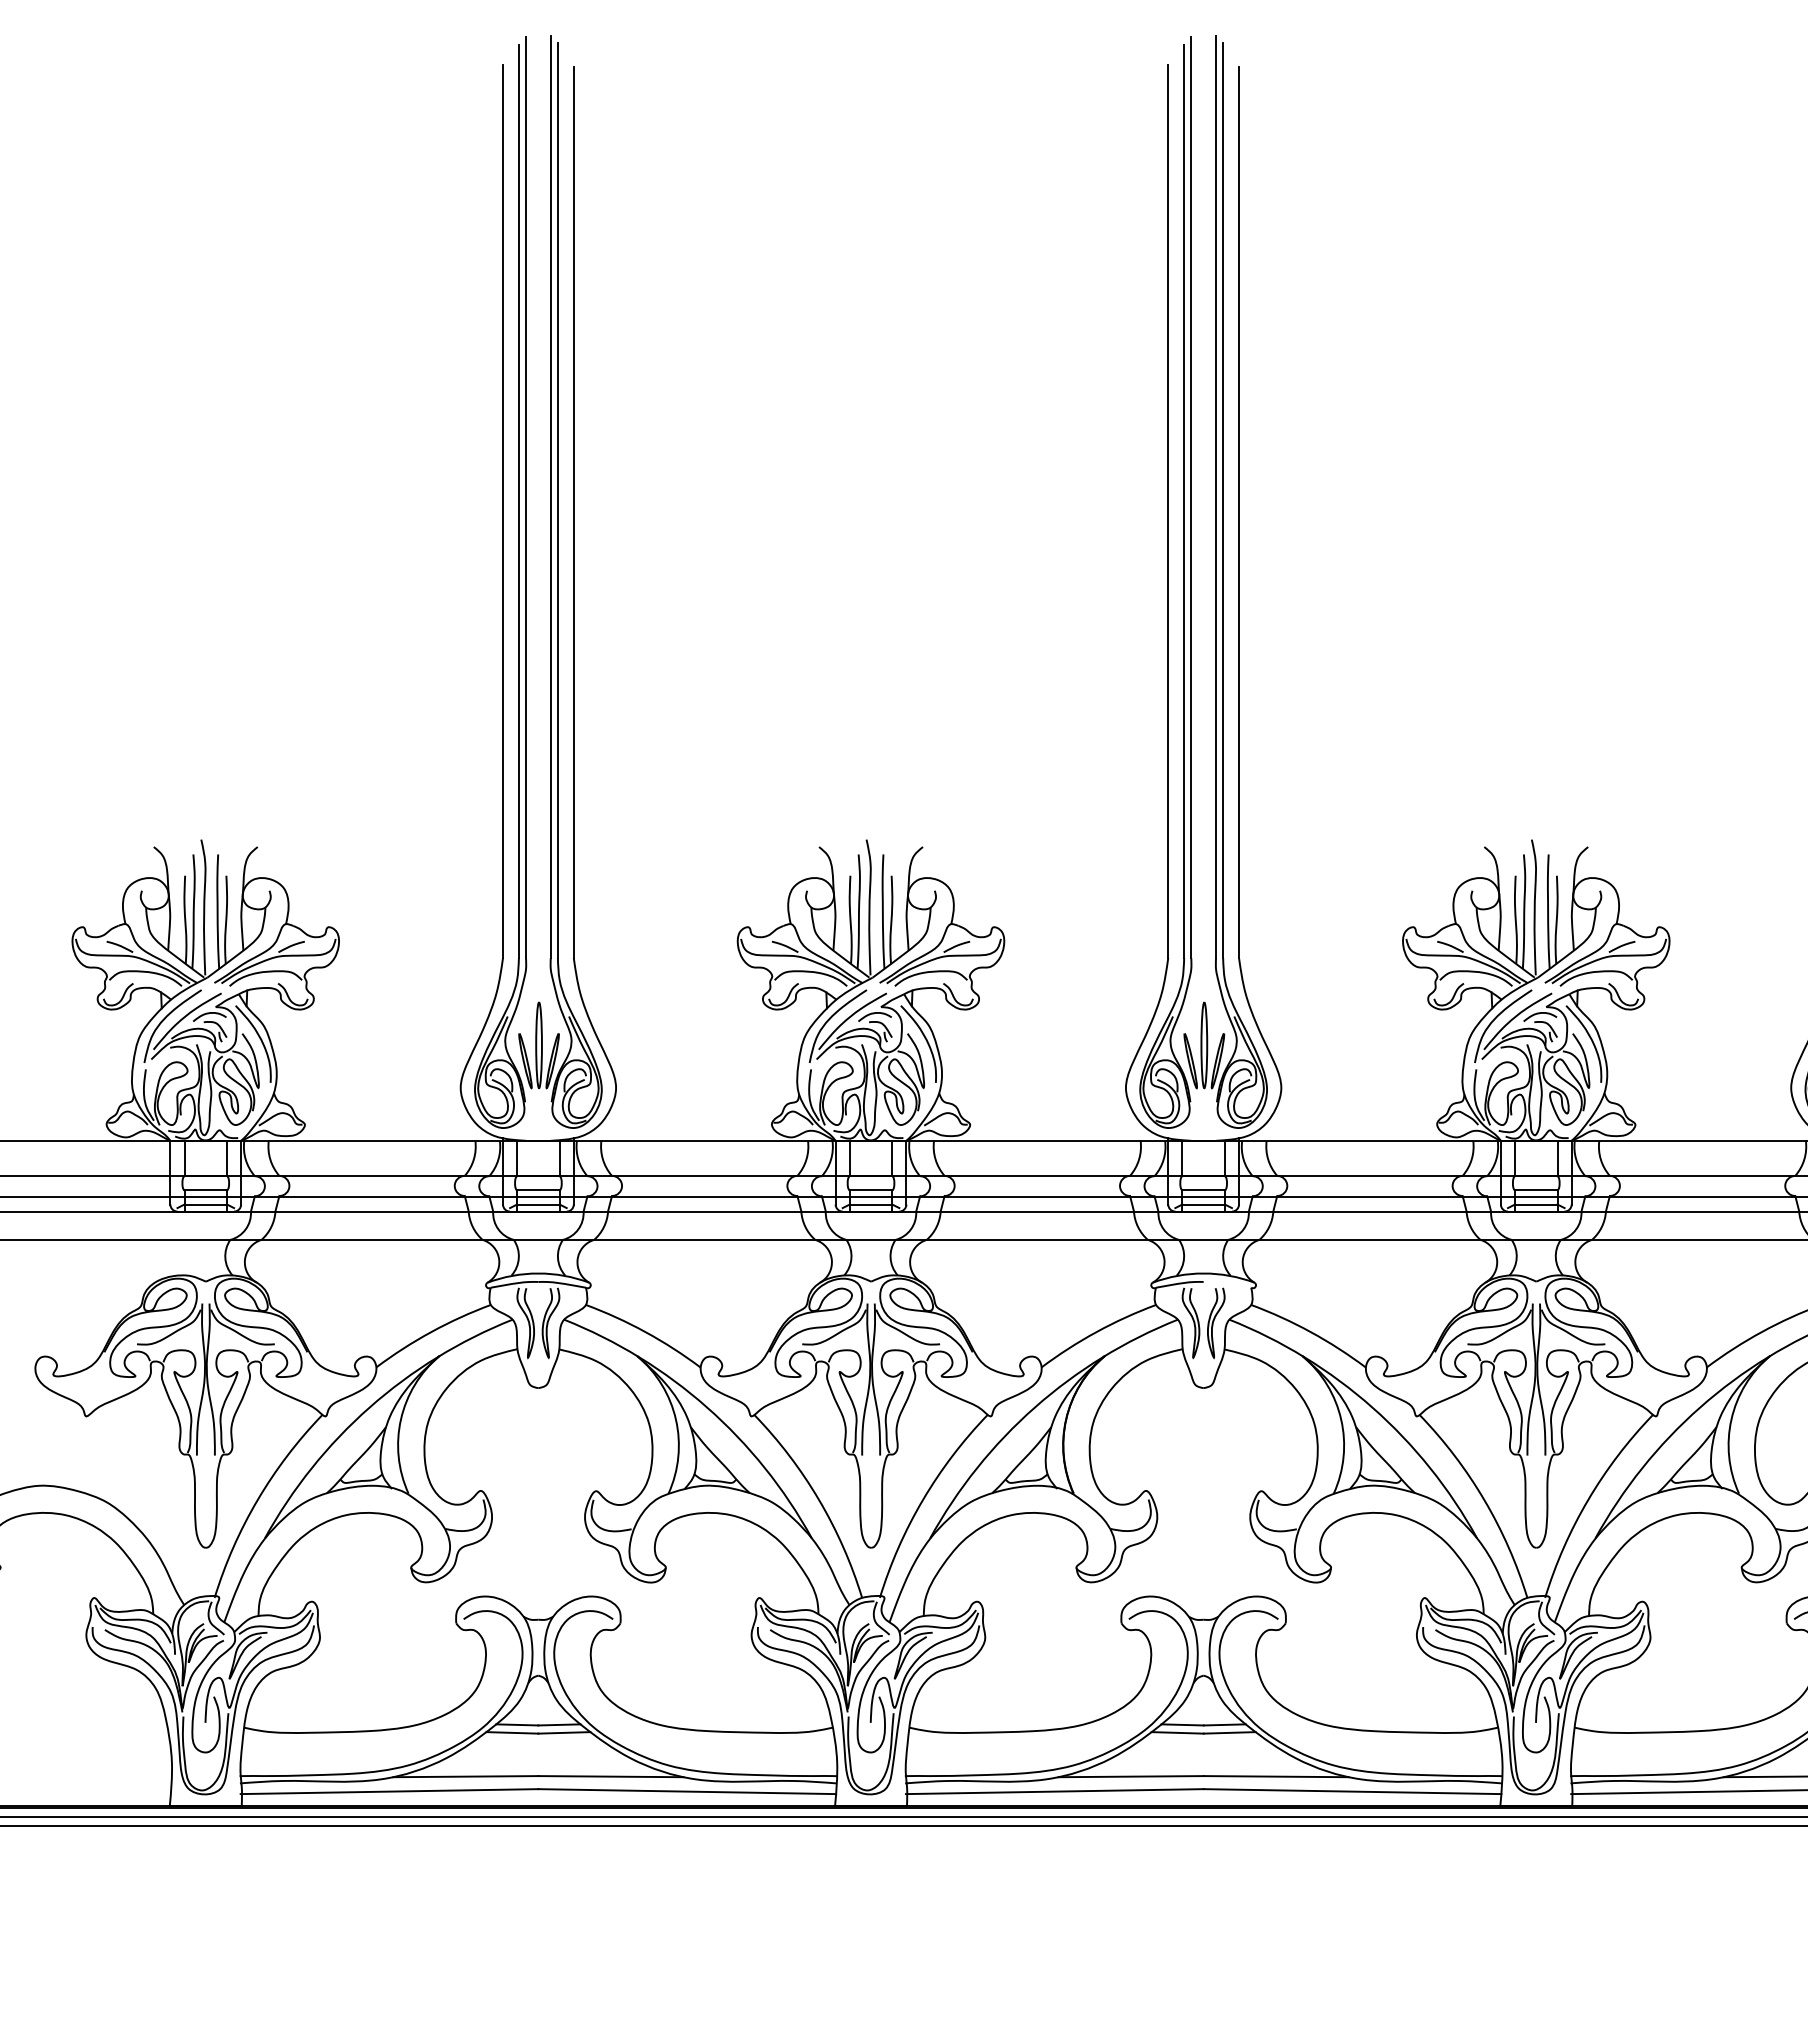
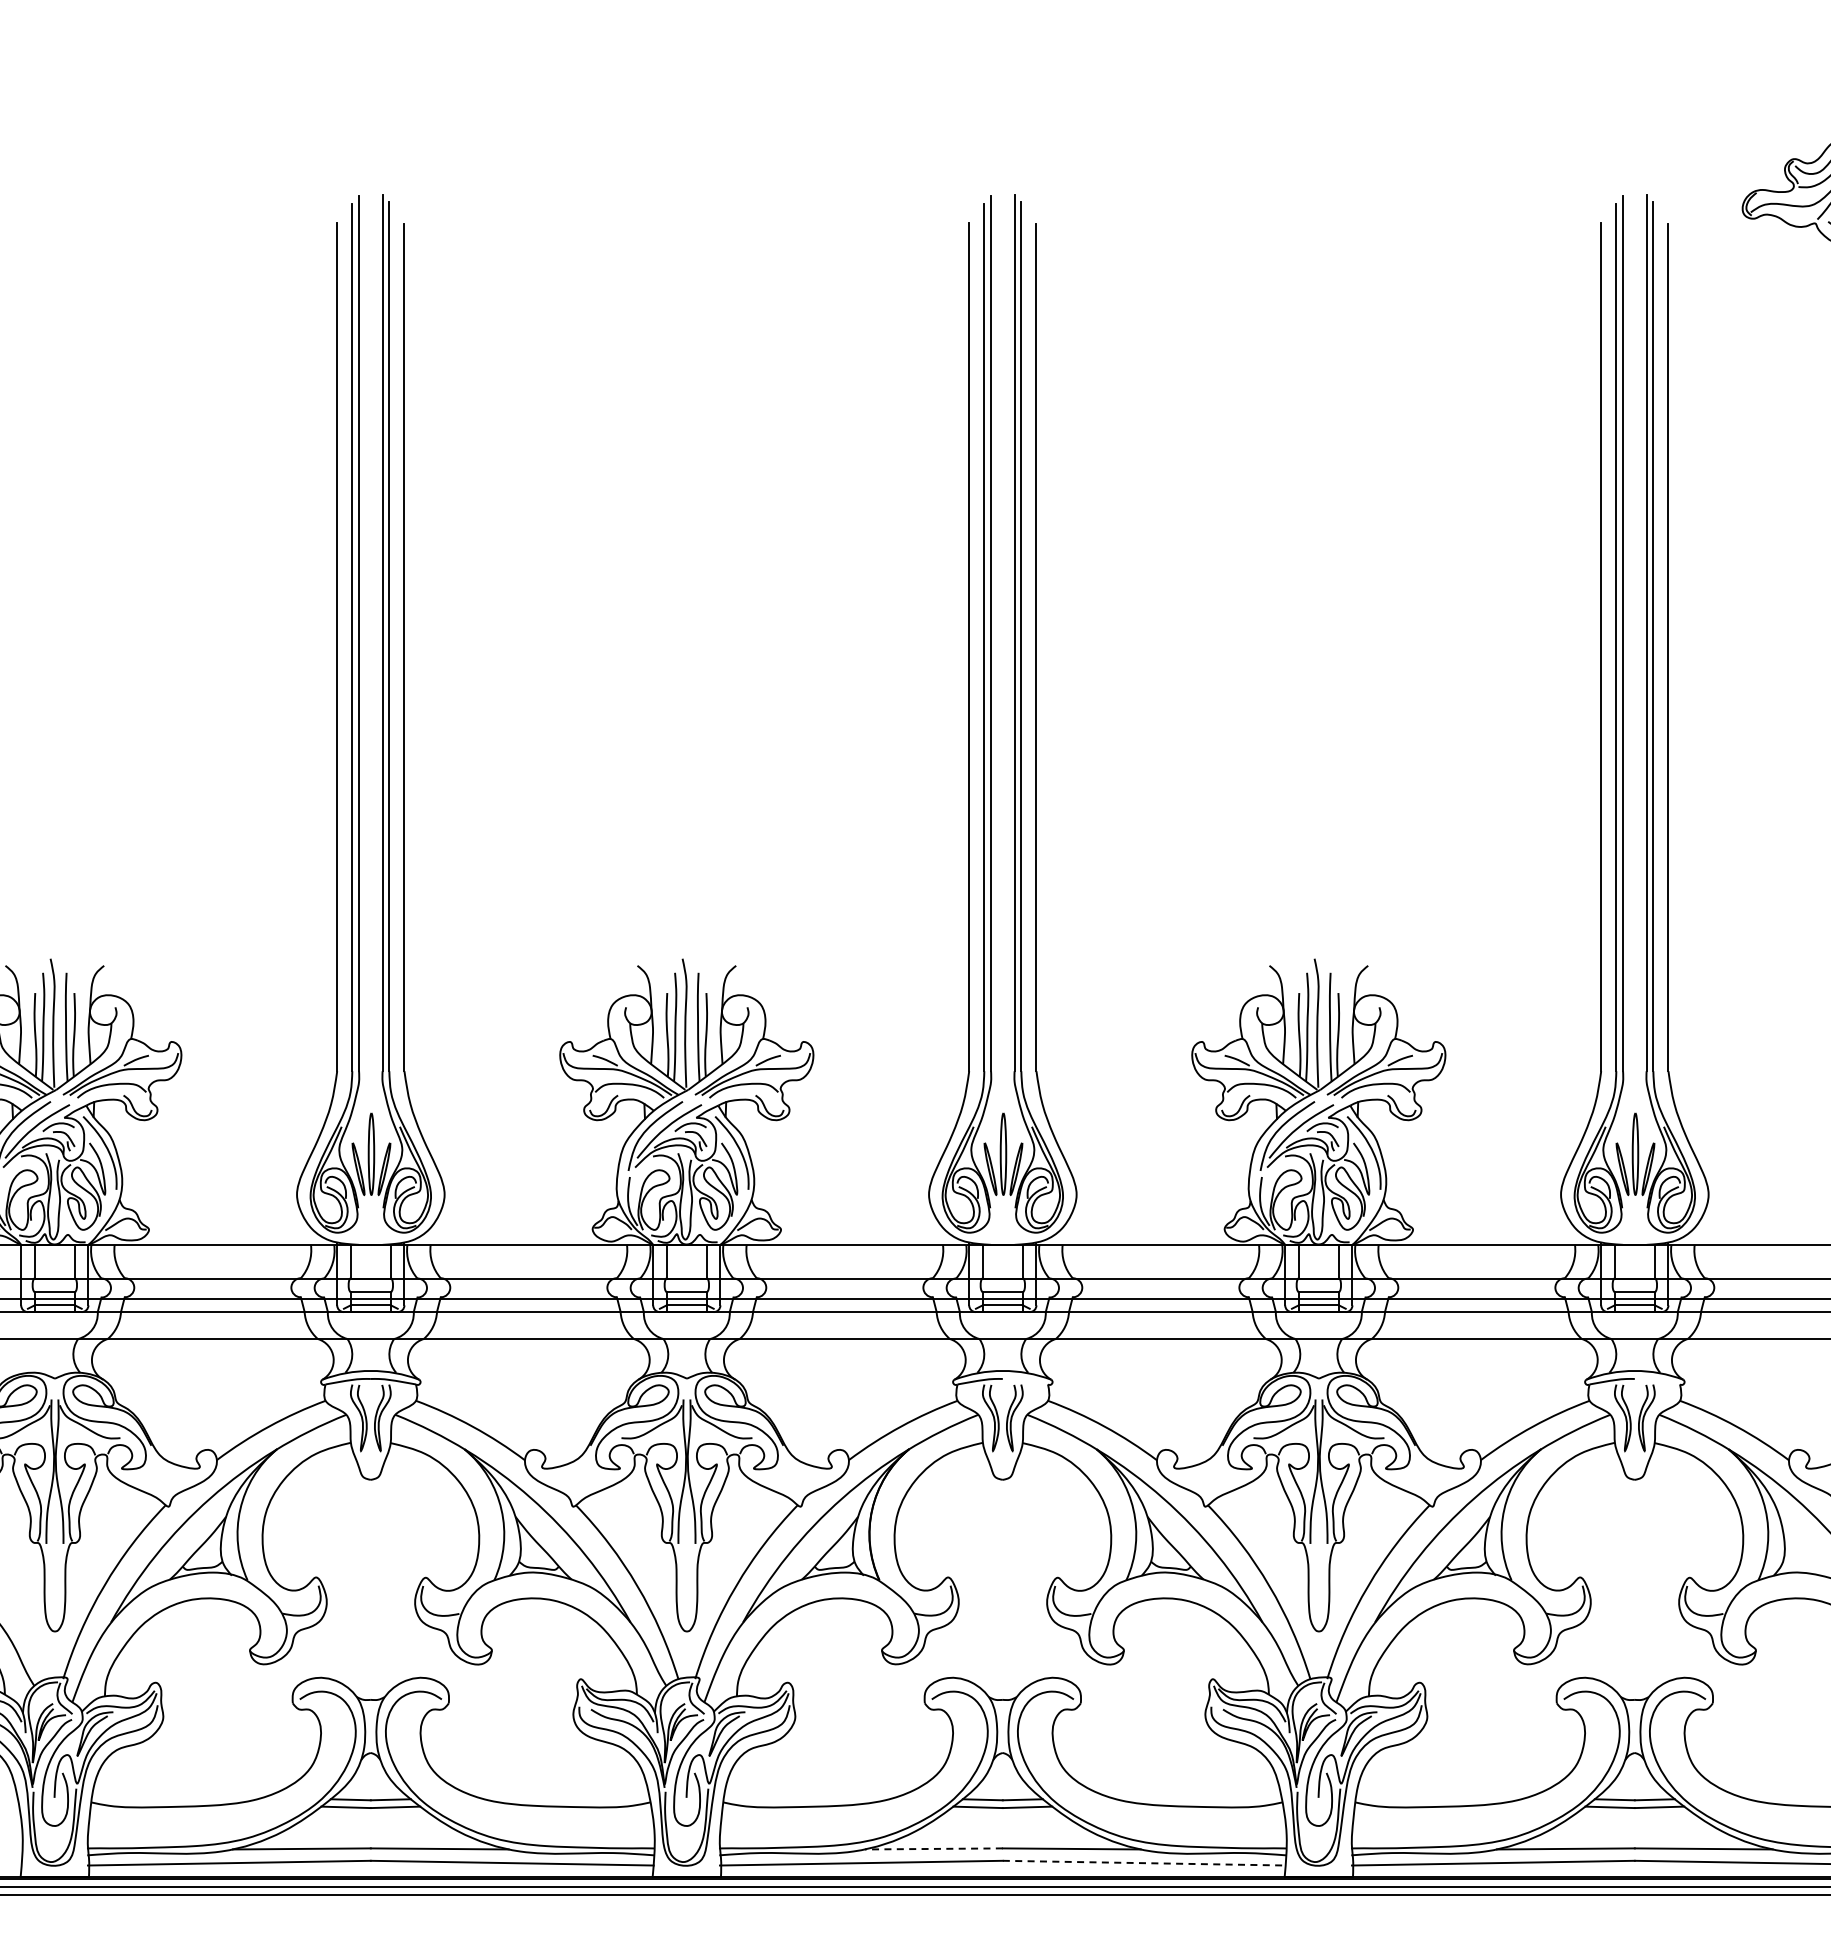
line: (1130, 1776) -> (933, 1848), solid -> dashed
line: (1352, 1791) -> (1144, 1863), solid -> dashed

